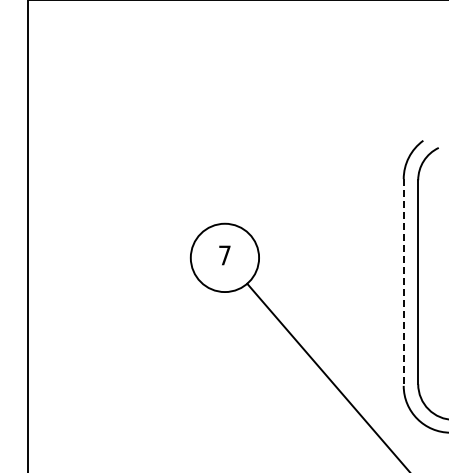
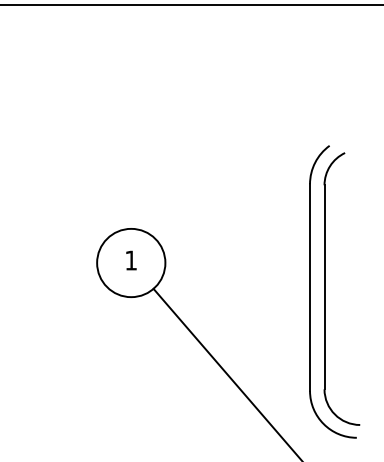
text: (224, 255) -> (130, 260), 7 -> 1
line: (403, 283) -> (309, 288), dashed -> solid

